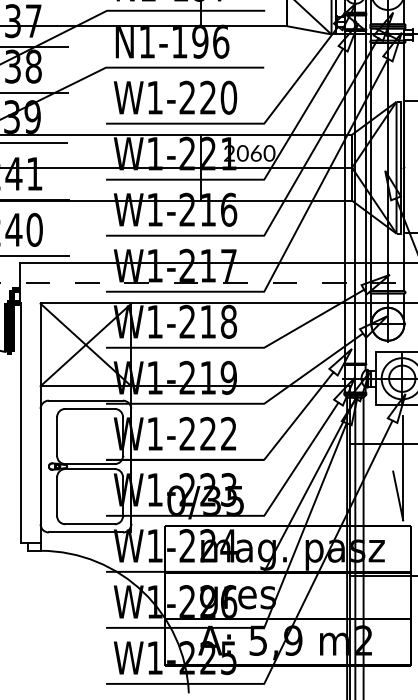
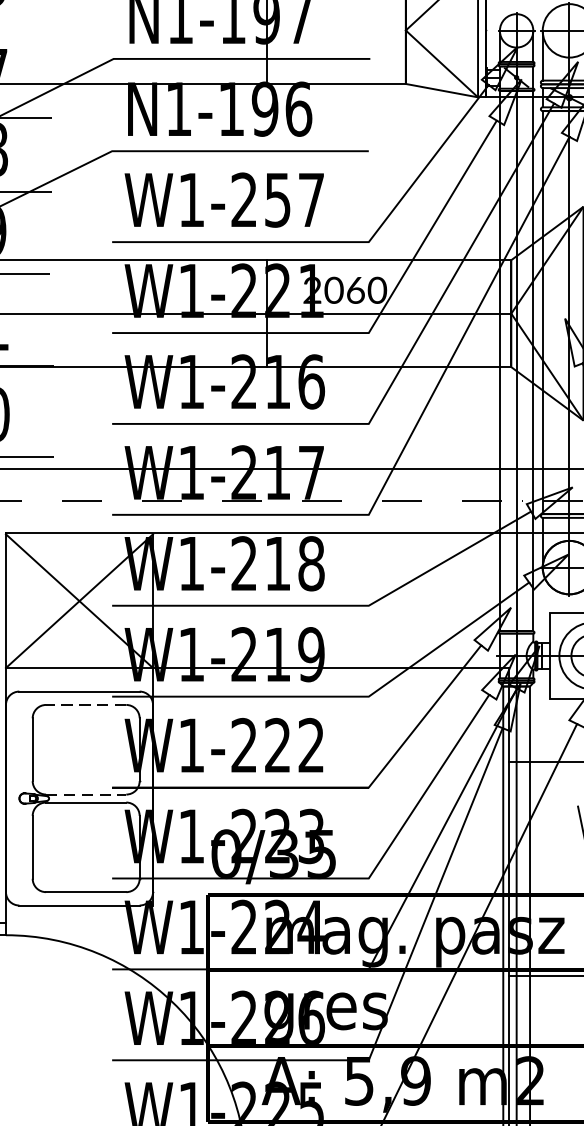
text: (218, 97) -> (294, 199), W1-220 -> W1-257
line: (90, 408) -> (86, 704), solid -> dashed
line: (90, 464) -> (86, 795), solid -> dashed

